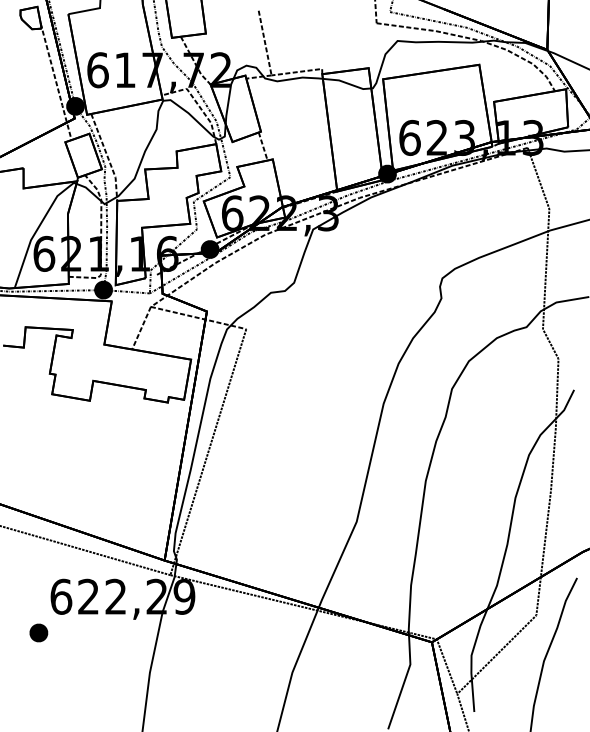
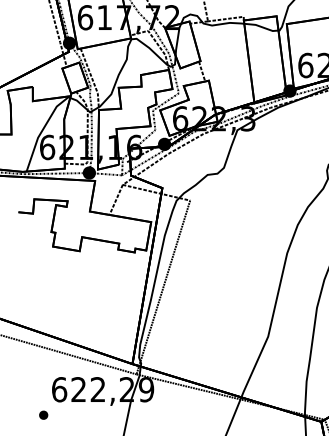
part: (38, 632) -> (43, 414), size x0.7

